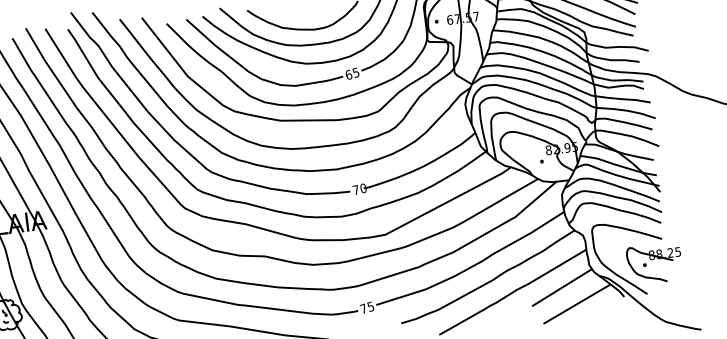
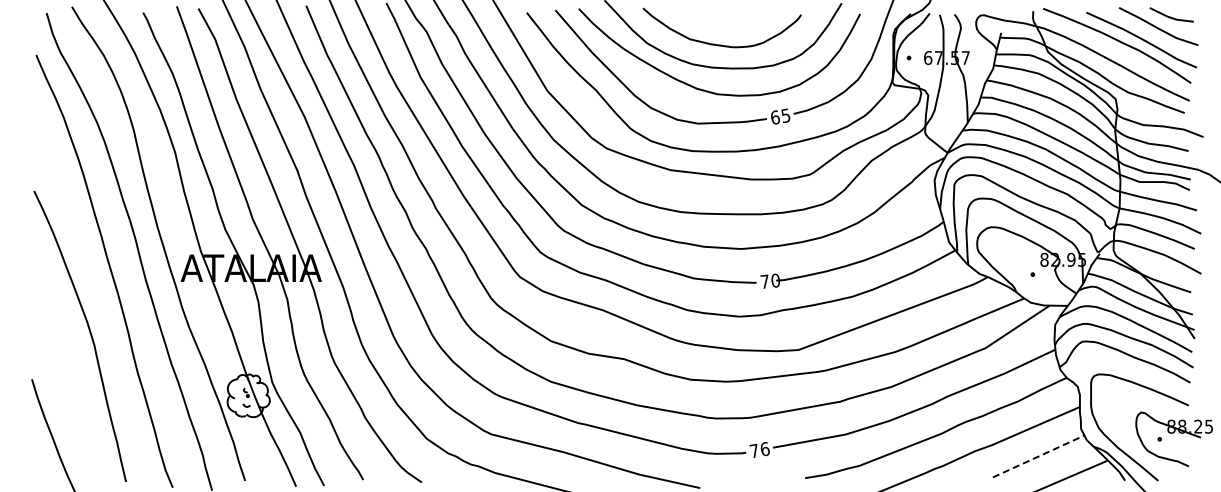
line: (562, 287) -> (1039, 456), solid -> dashed
text: (370, 306) -> (764, 449), 75 -> 76

